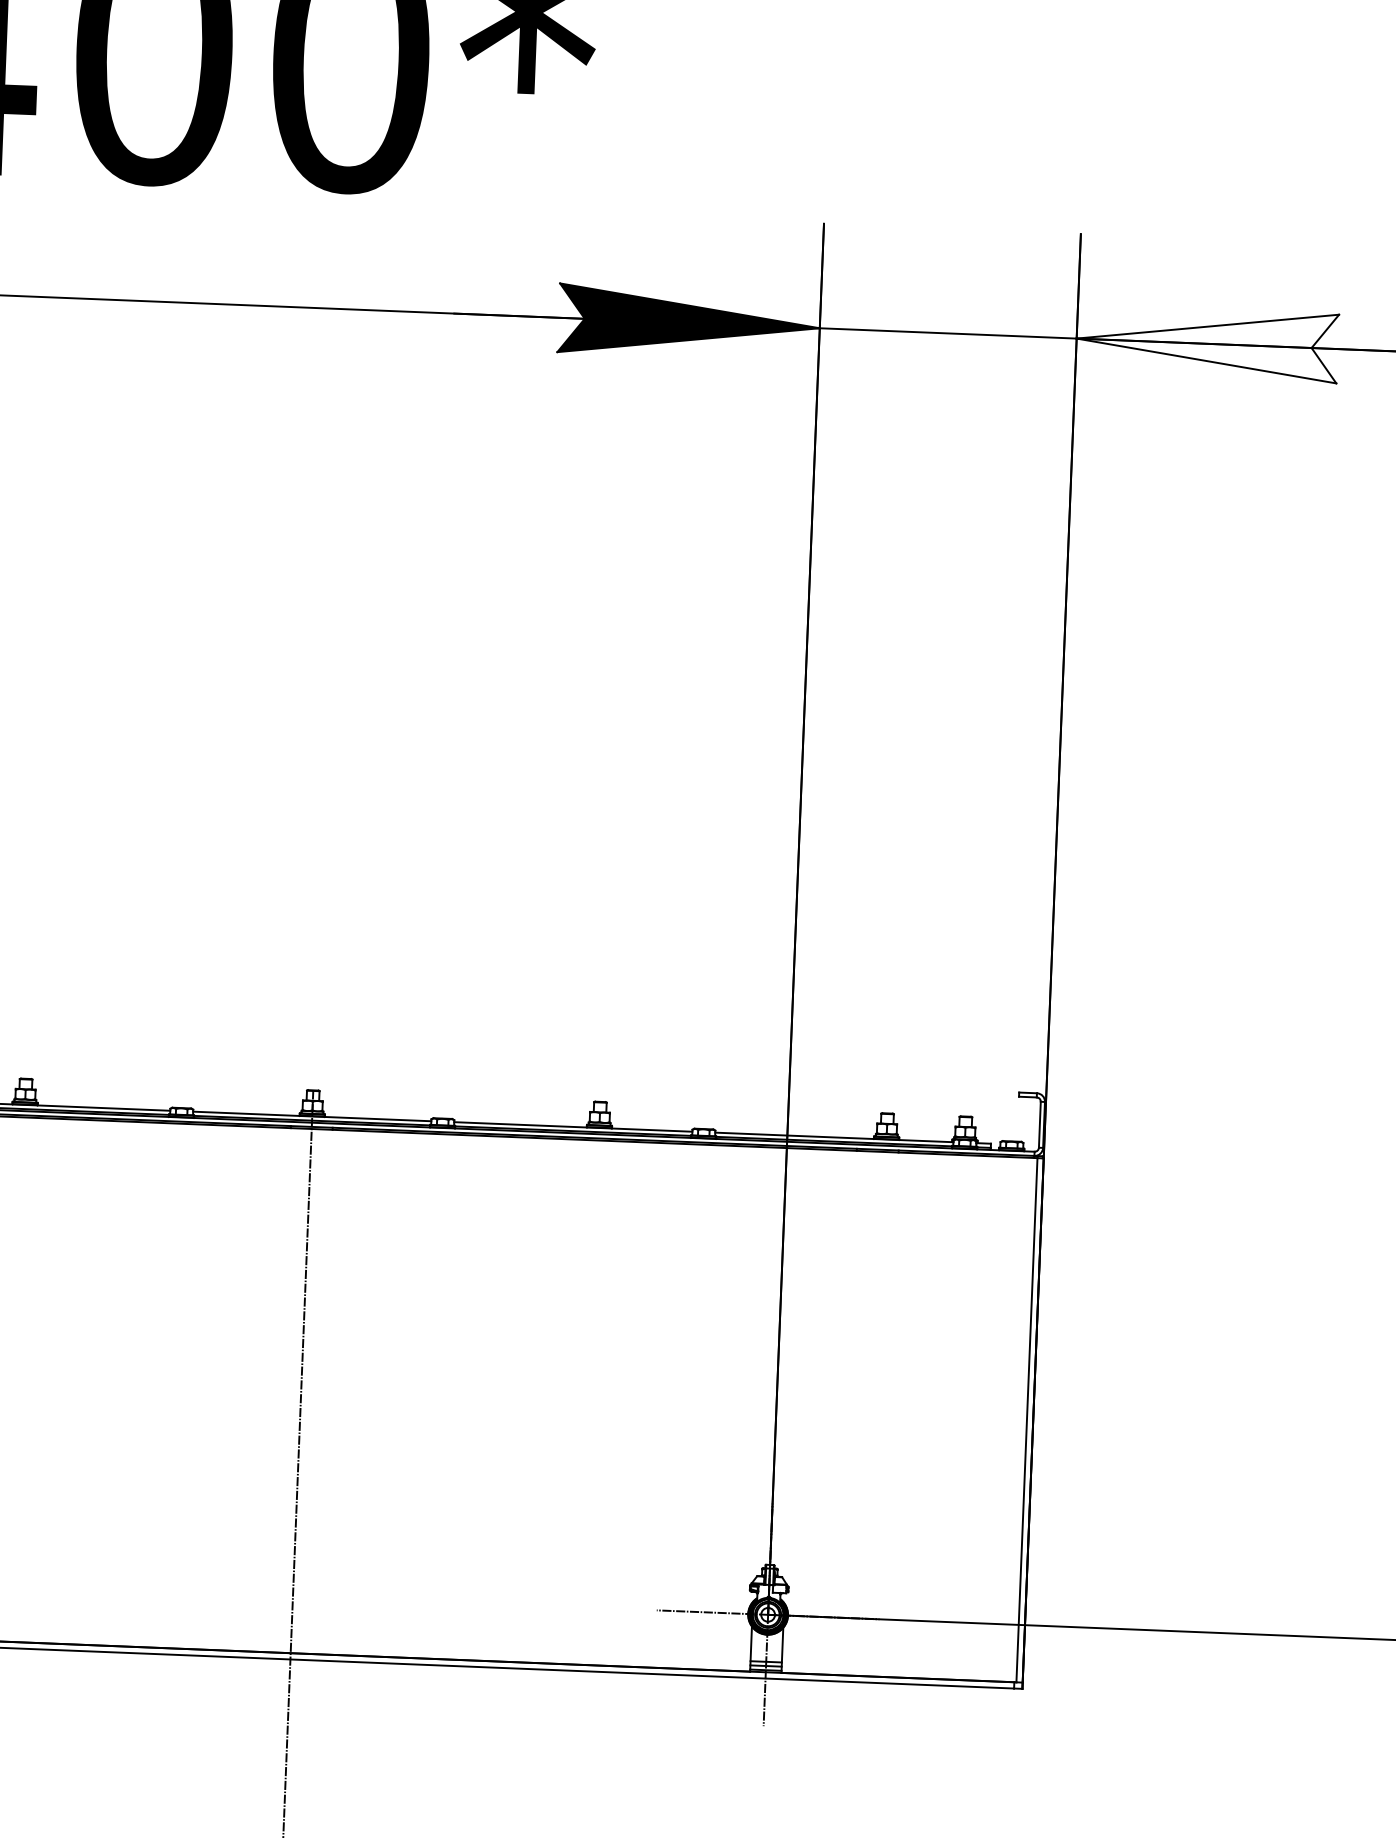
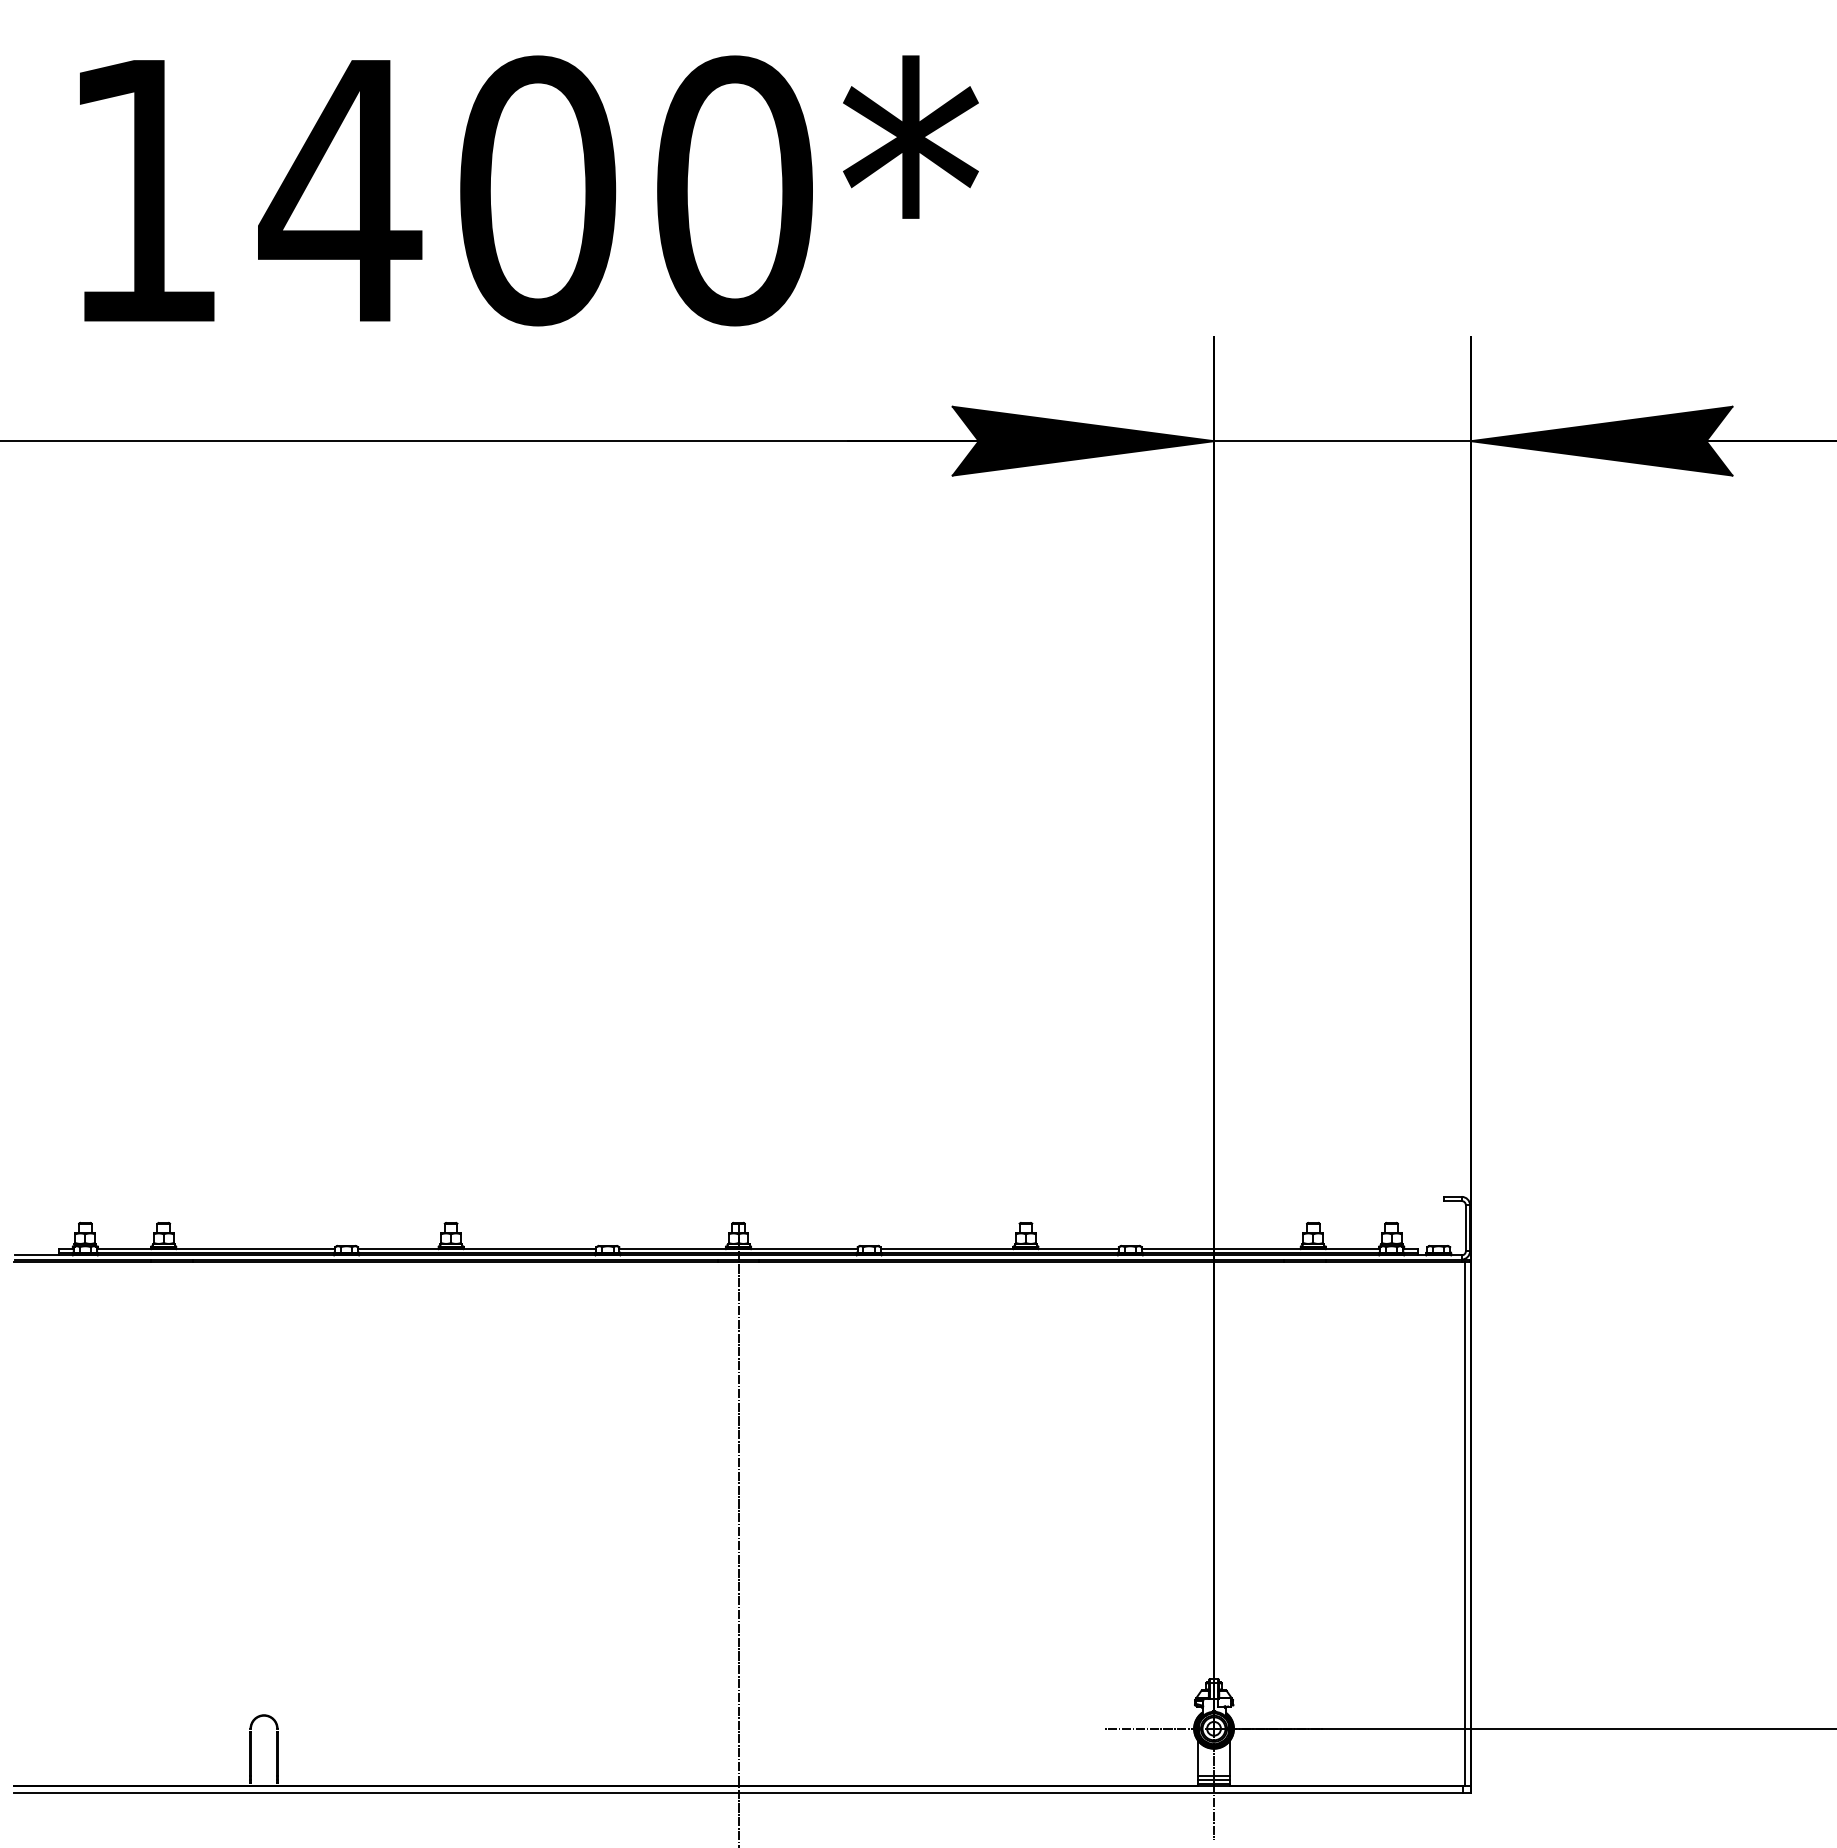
fill: (1206, 343) -> (1601, 440), added

